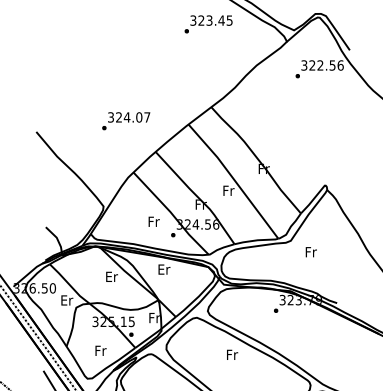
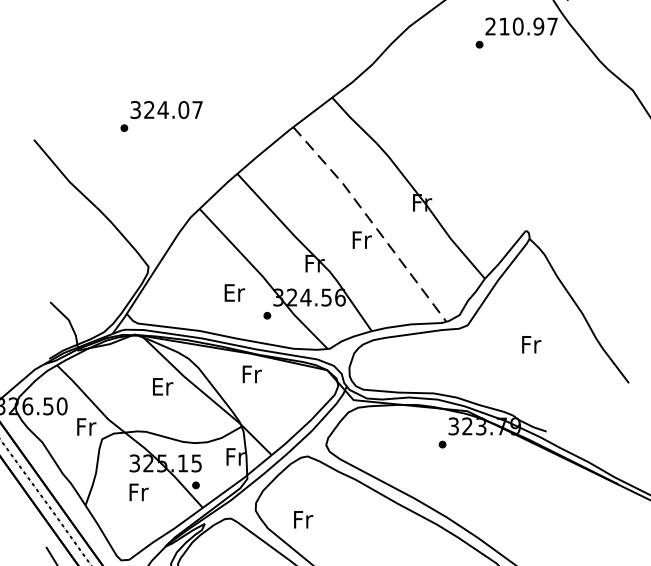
text: (322, 65) -> (521, 26), 322.56 -> 210.97
text: (126, 121) -> (162, 116), moved
line: (234, 180) -> (371, 222), solid -> dashed
text: (154, 221) -> (235, 292), Fr -> Er
text: (310, 252) -> (530, 345), moved
text: (164, 269) -> (252, 374), Er -> Fr
text: (67, 300) -> (87, 427), Er -> Fr
text: (100, 350) -> (138, 491), moved
text: (232, 354) -> (303, 519), moved

